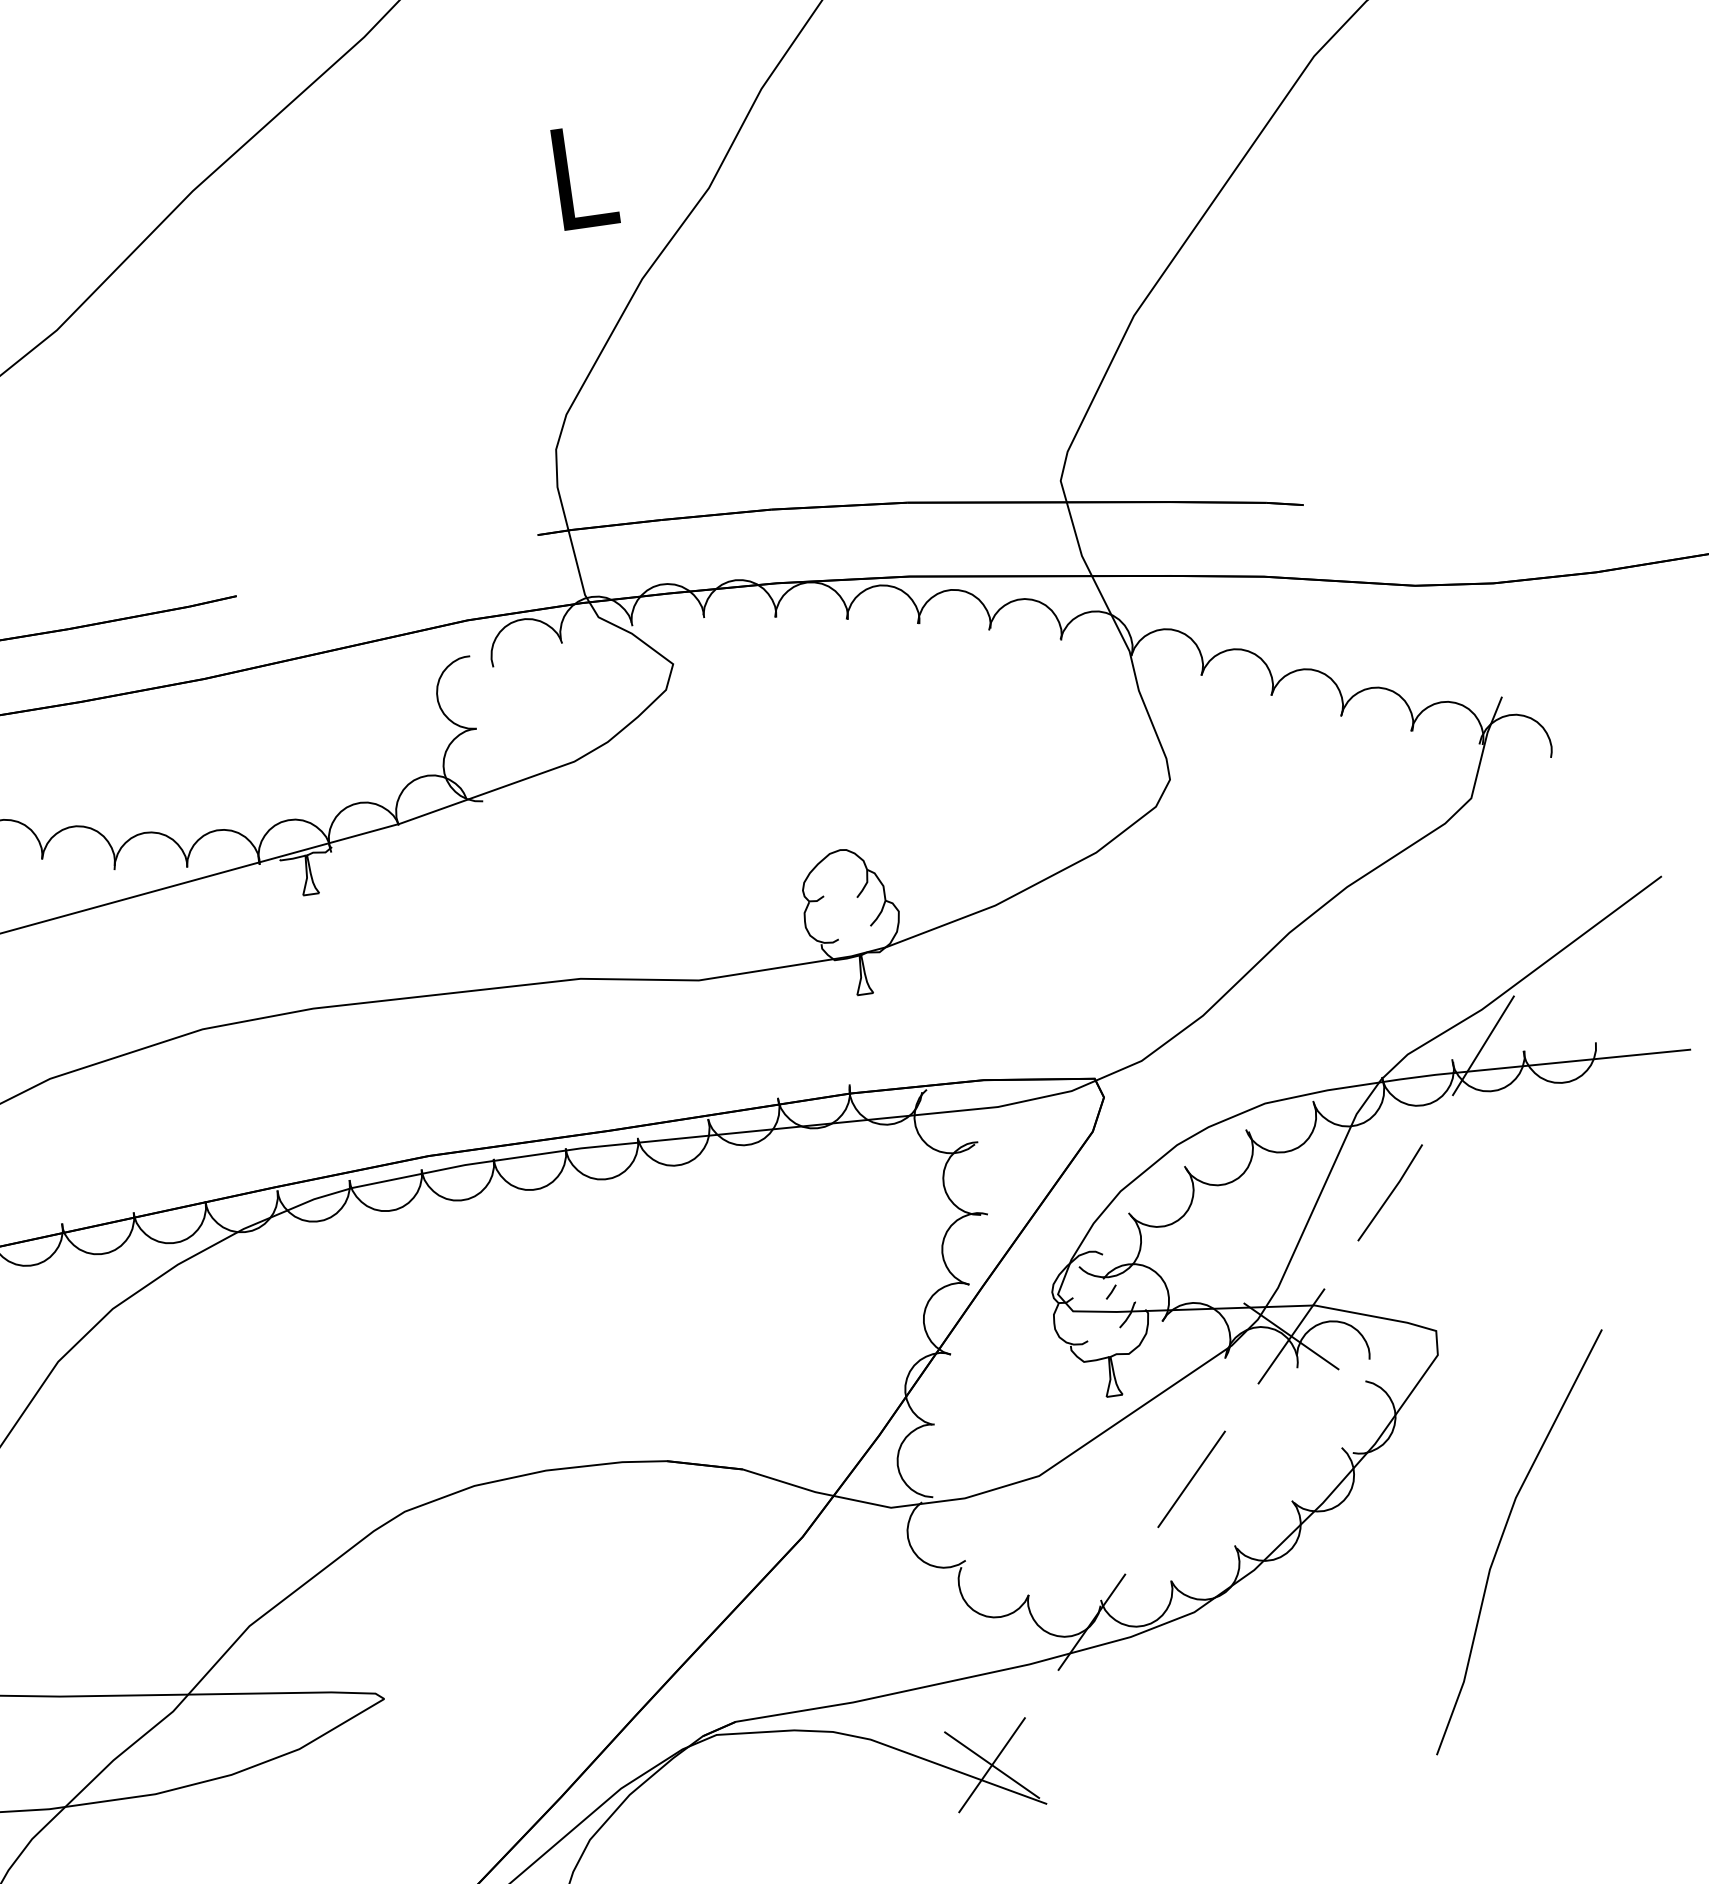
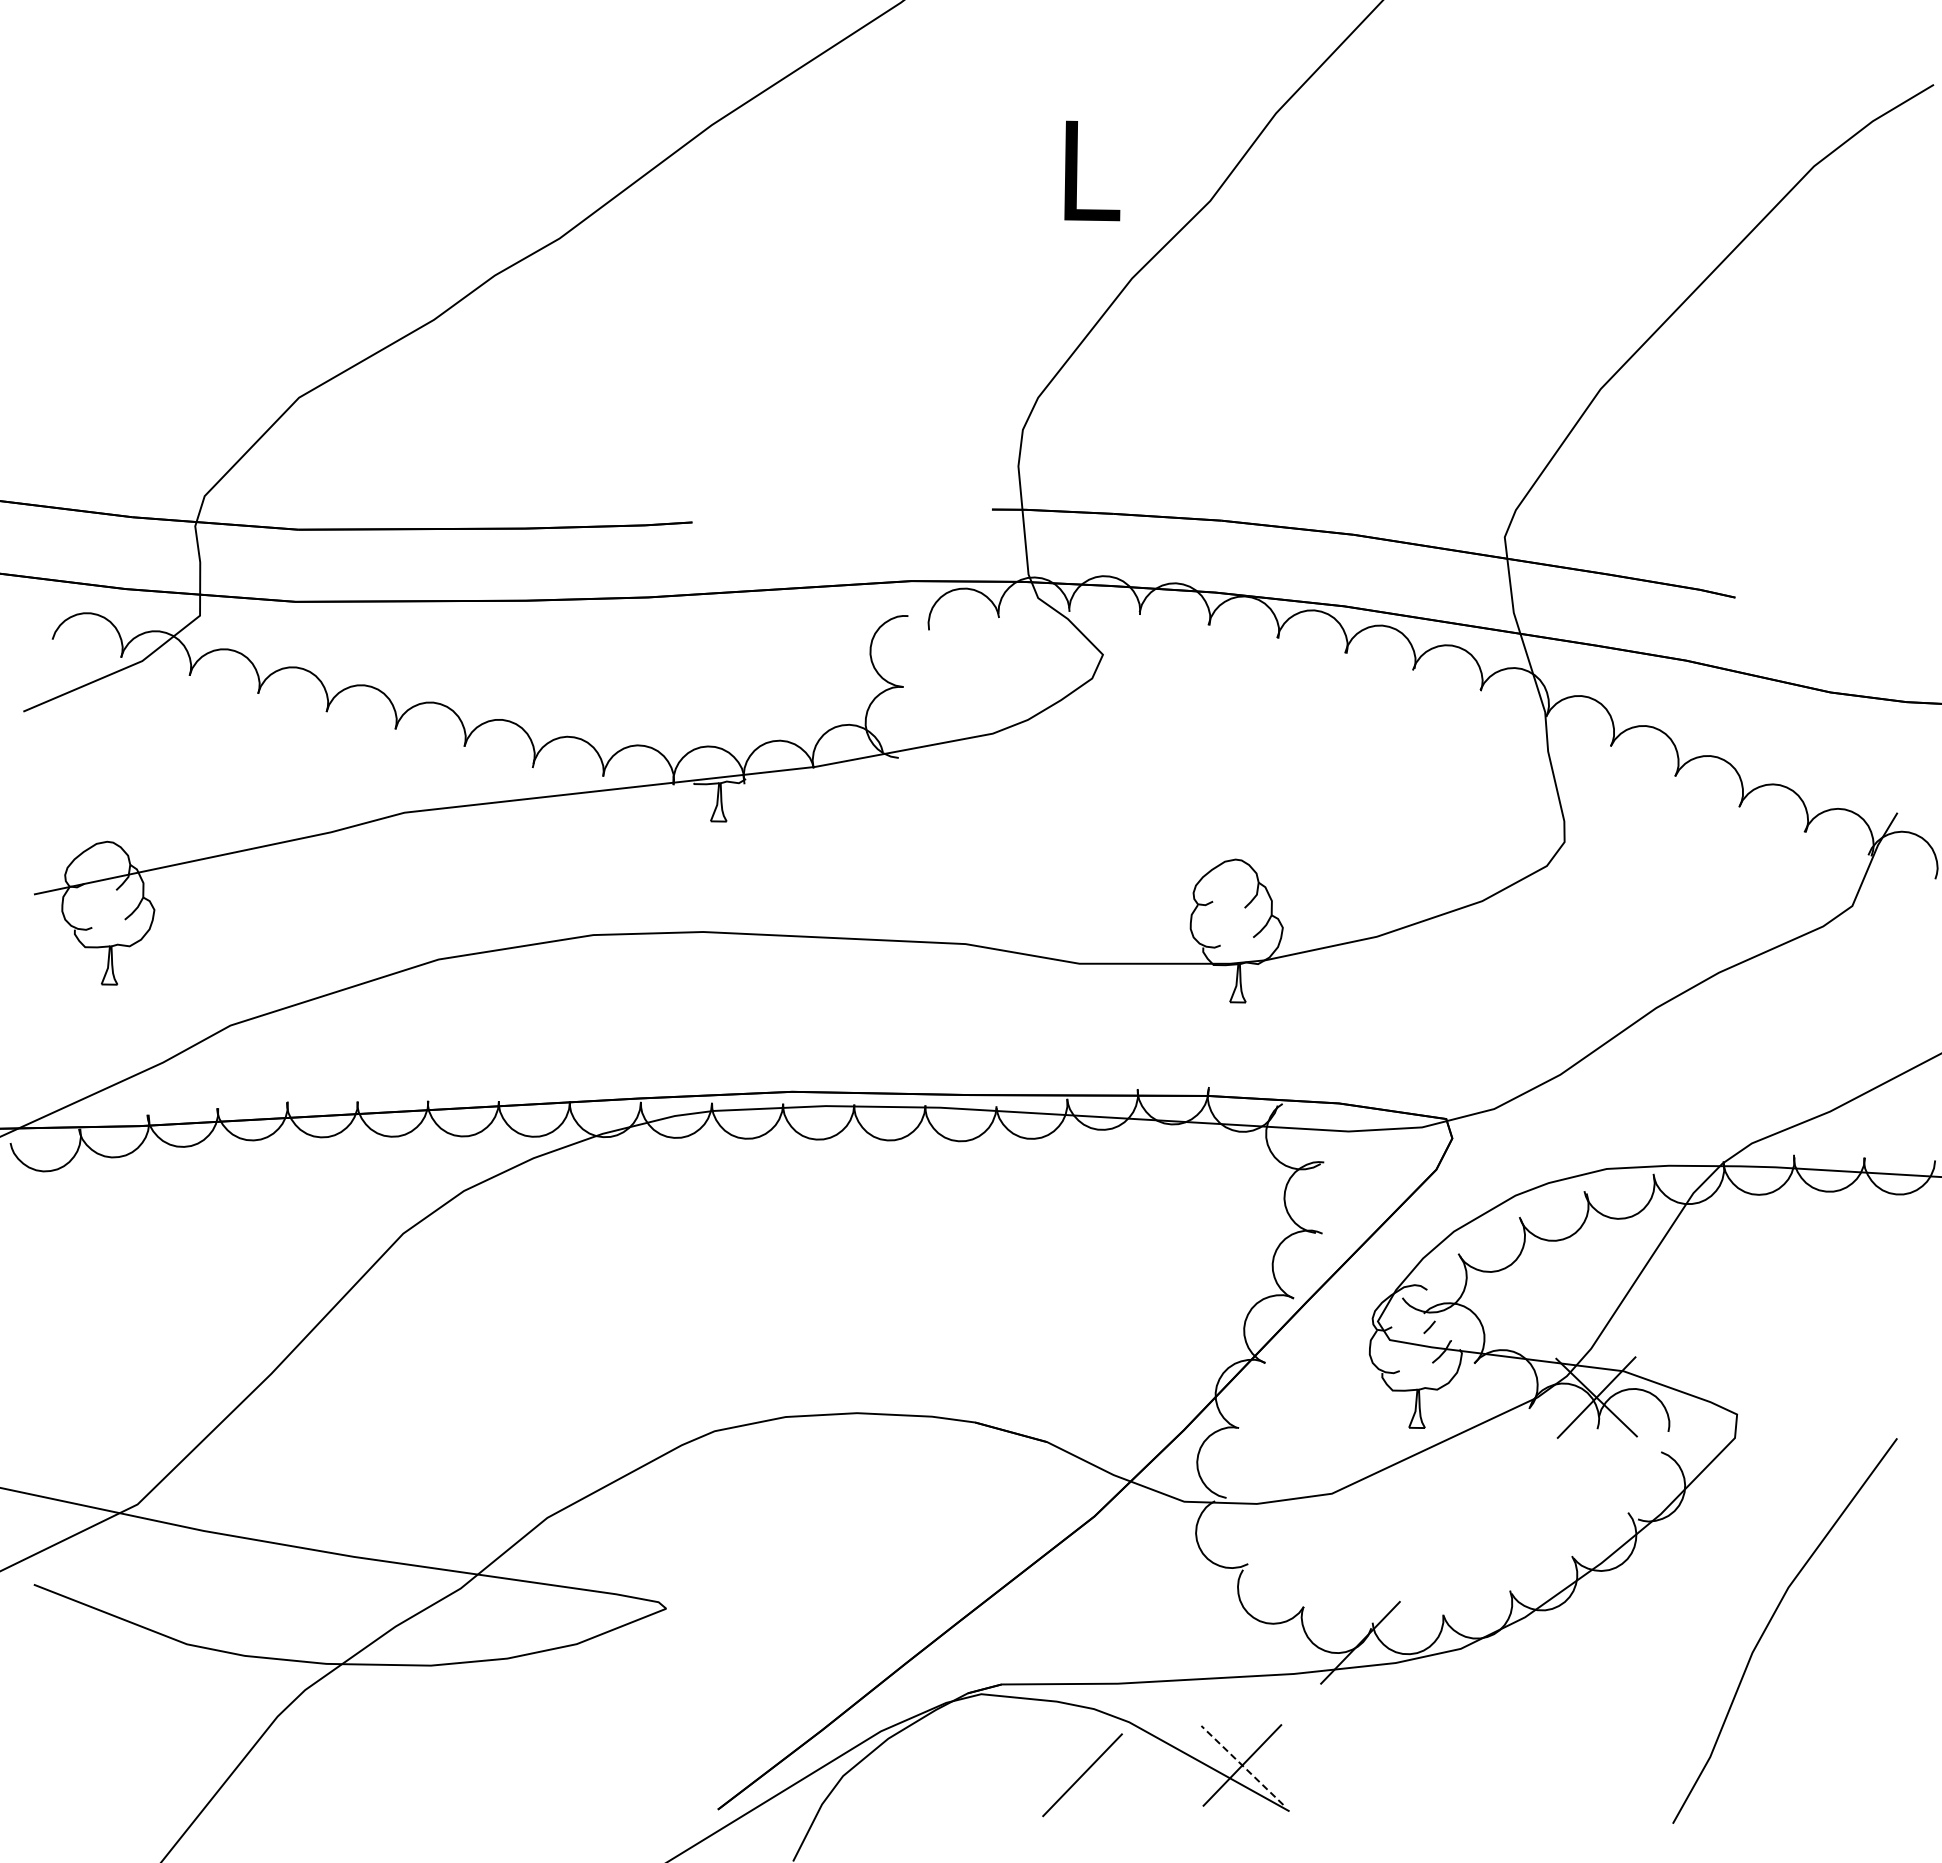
line: (1483, 1045) -> (1826, 1146), removed
line: (1389, 1193) -> (1713, 1274), removed
line: (1191, 1479) -> (1082, 1775), moved
line: (992, 1765) -> (1242, 1765), solid -> dashed

